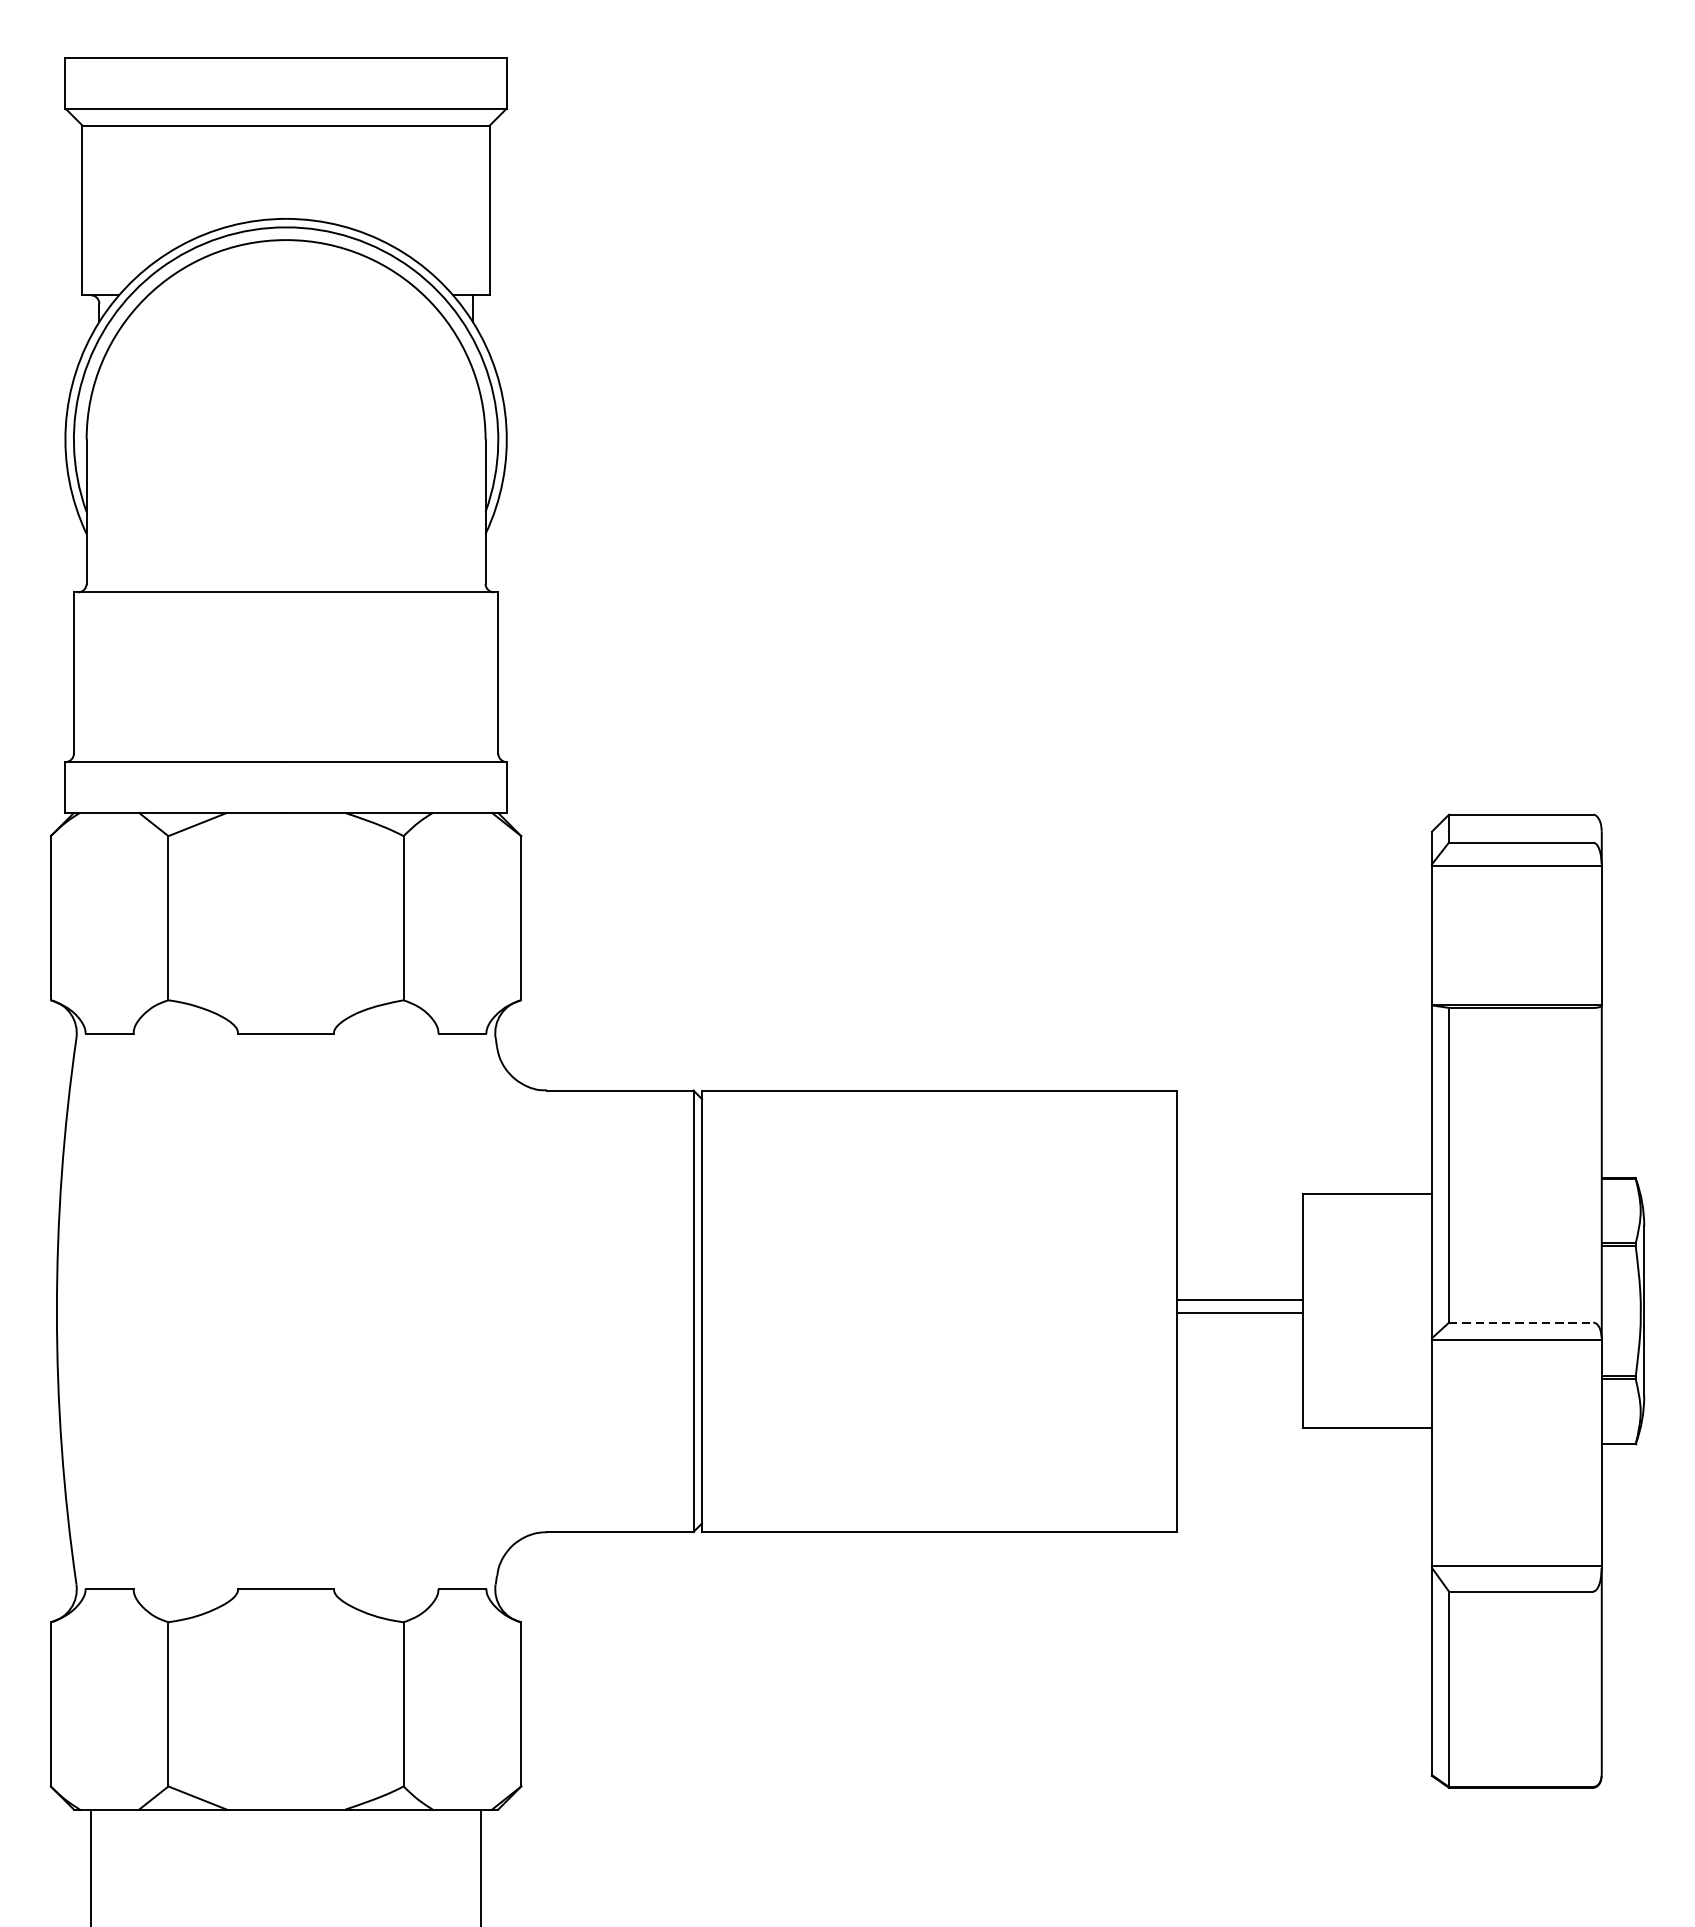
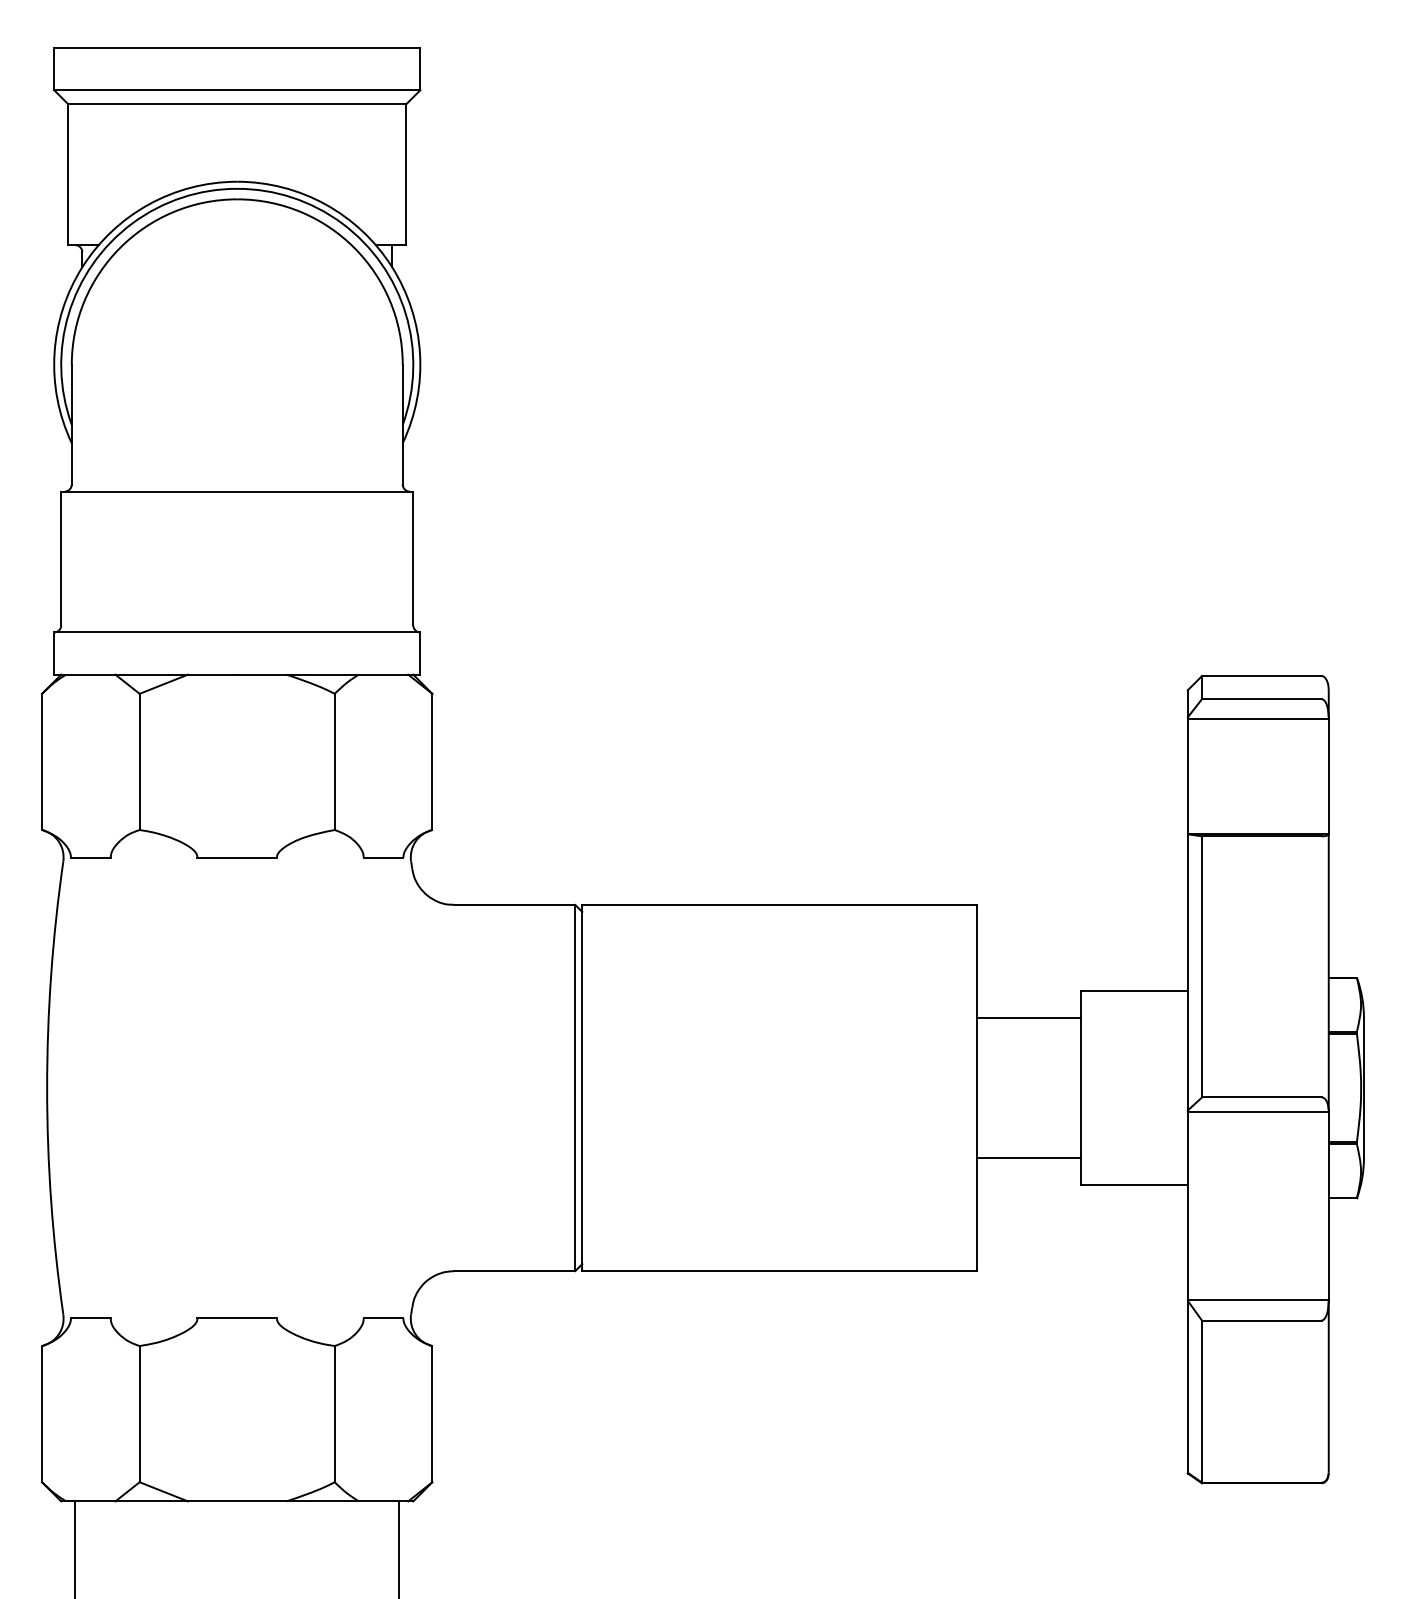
line: (1239, 1299) -> (1028, 1158), moved
line: (1239, 1313) -> (1028, 1017), moved
line: (1520, 1322) -> (1261, 1097), dashed -> solid

